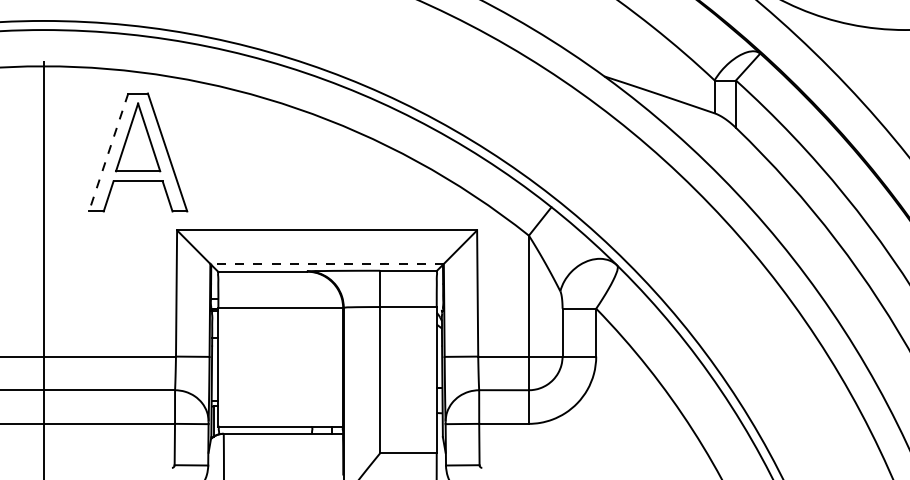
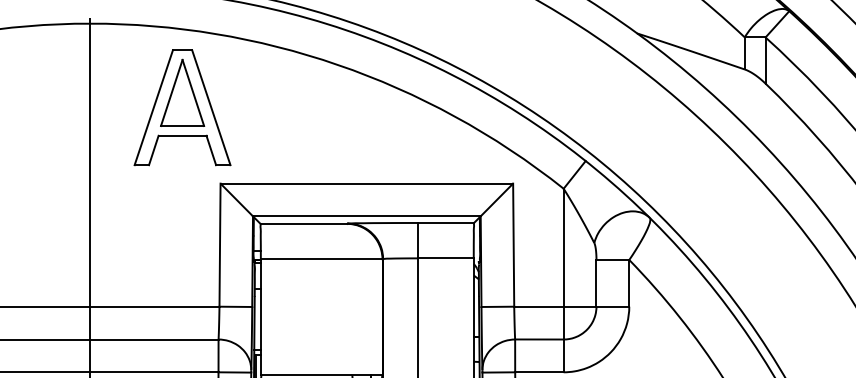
line: (108, 152) -> (153, 107), dashed -> solid
line: (327, 263) -> (367, 215), dashed -> solid

